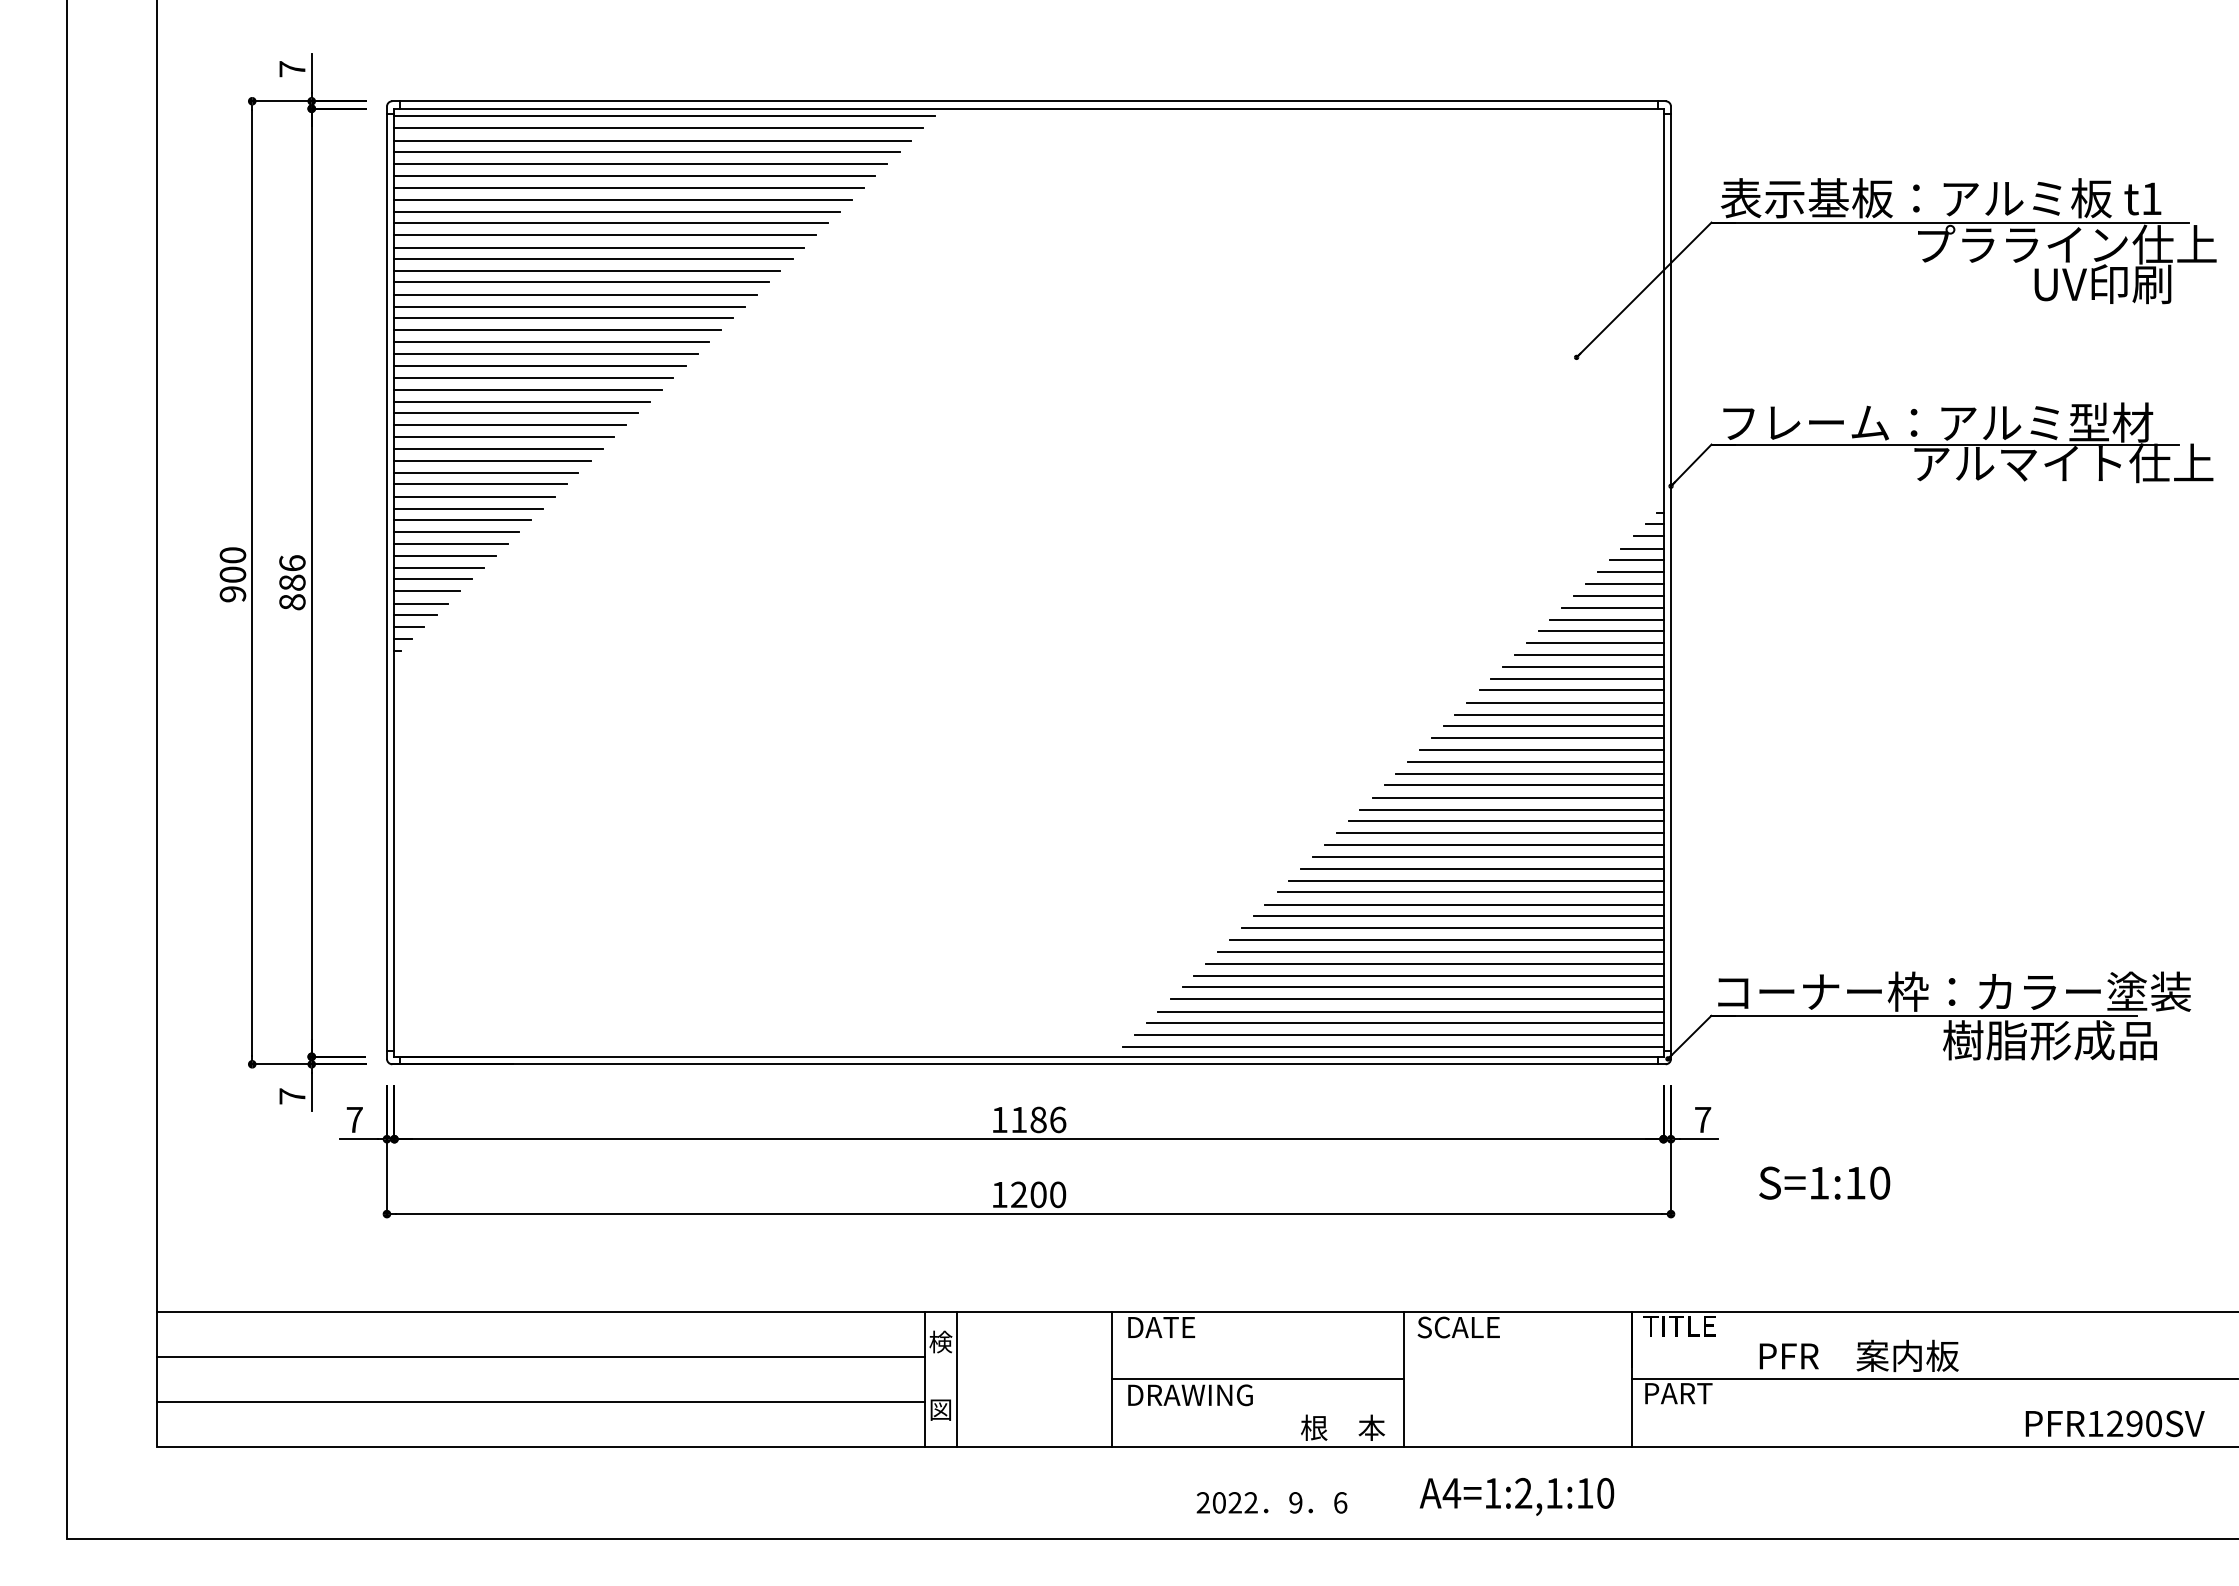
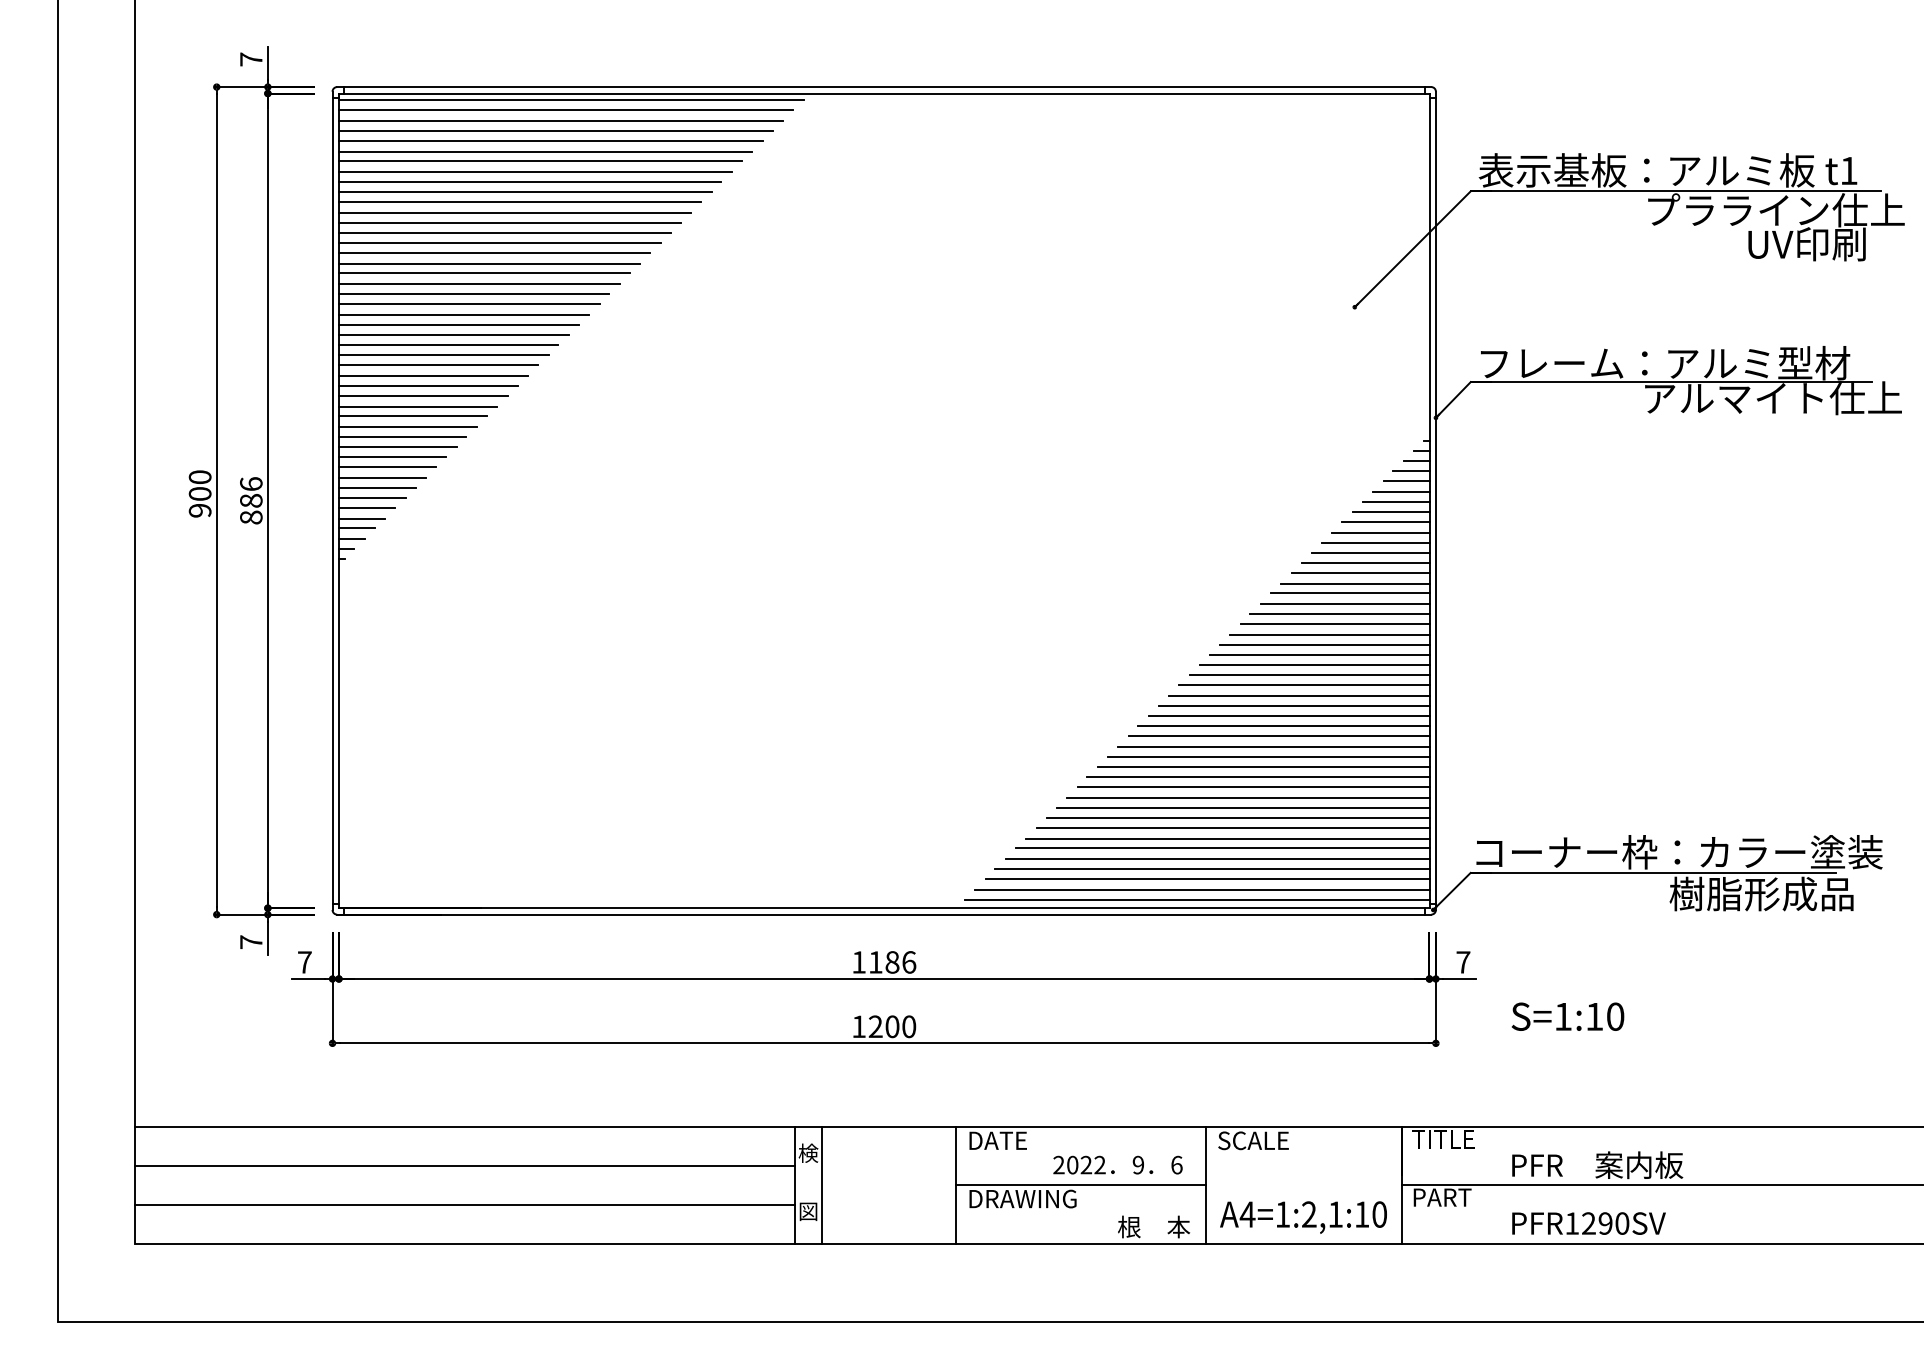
text: (2114, 1423) -> (1588, 1223), moved
text: (1516, 1496) -> (1303, 1217), moved
text: (1271, 1502) -> (1117, 1164), moved

